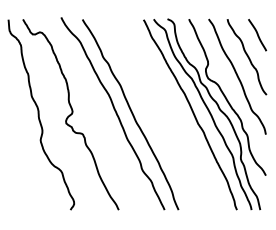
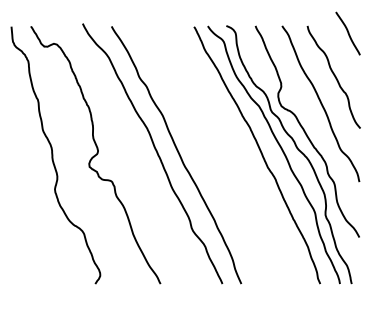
curve: (257, 35) -> (347, 33), moved

